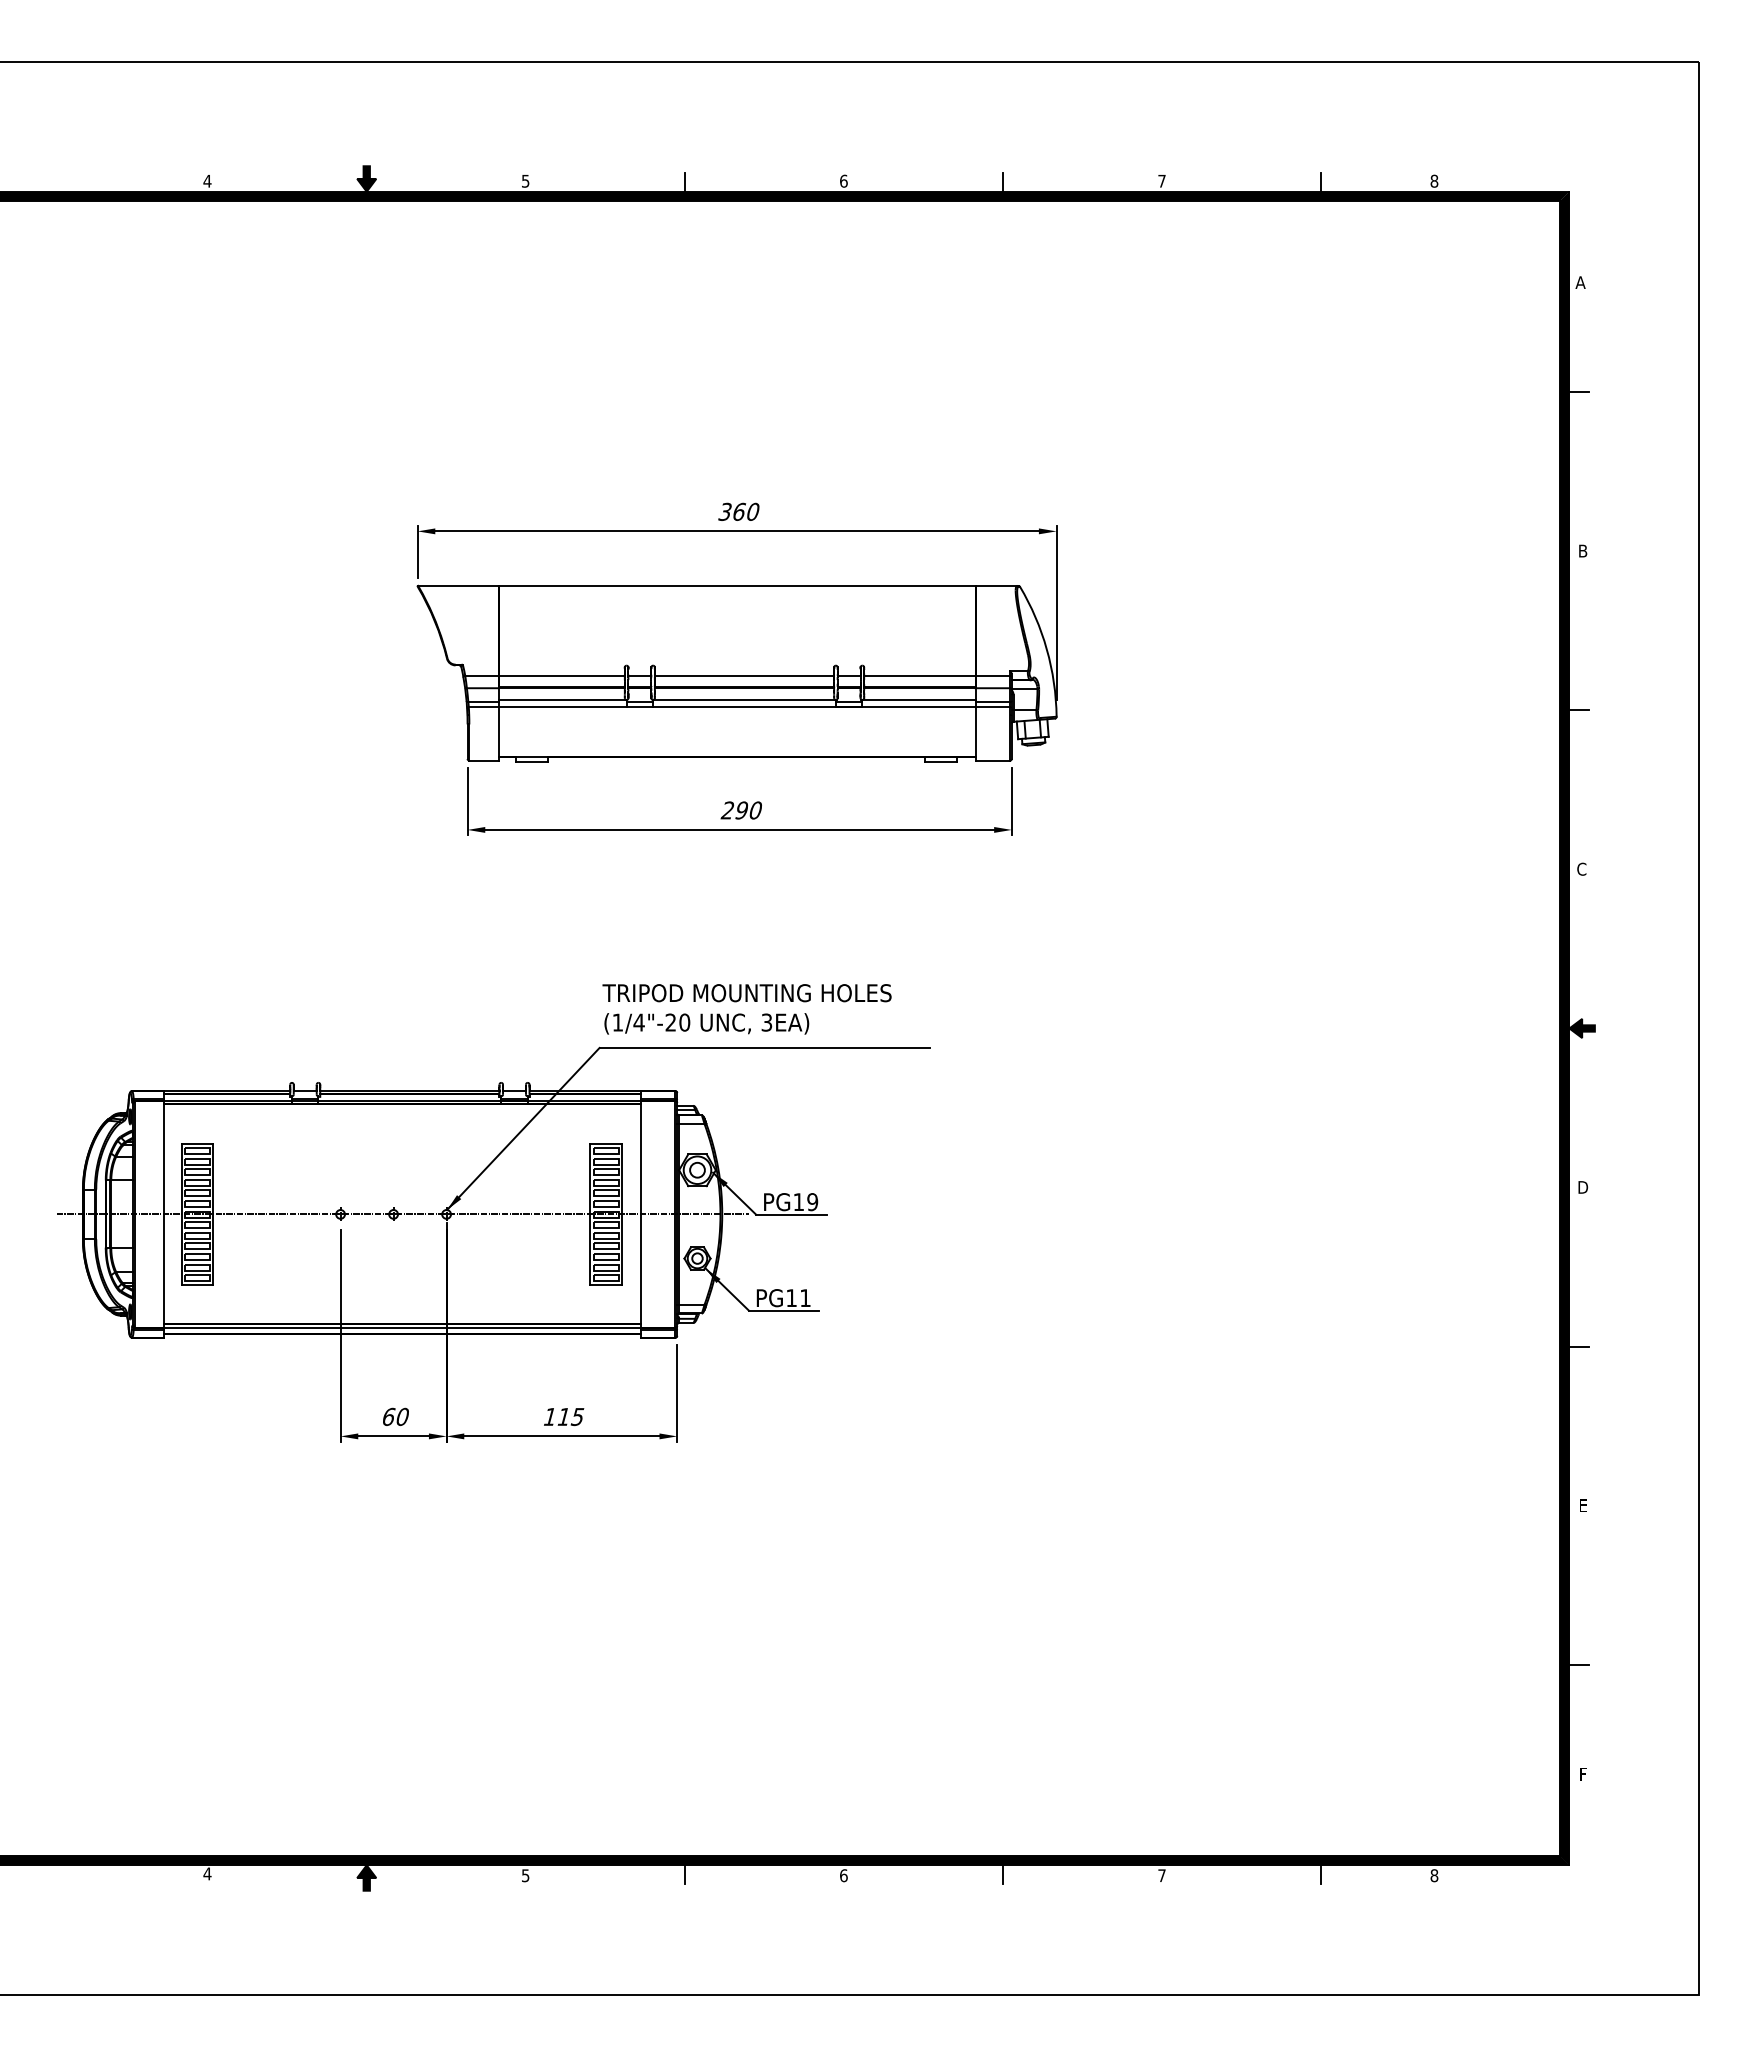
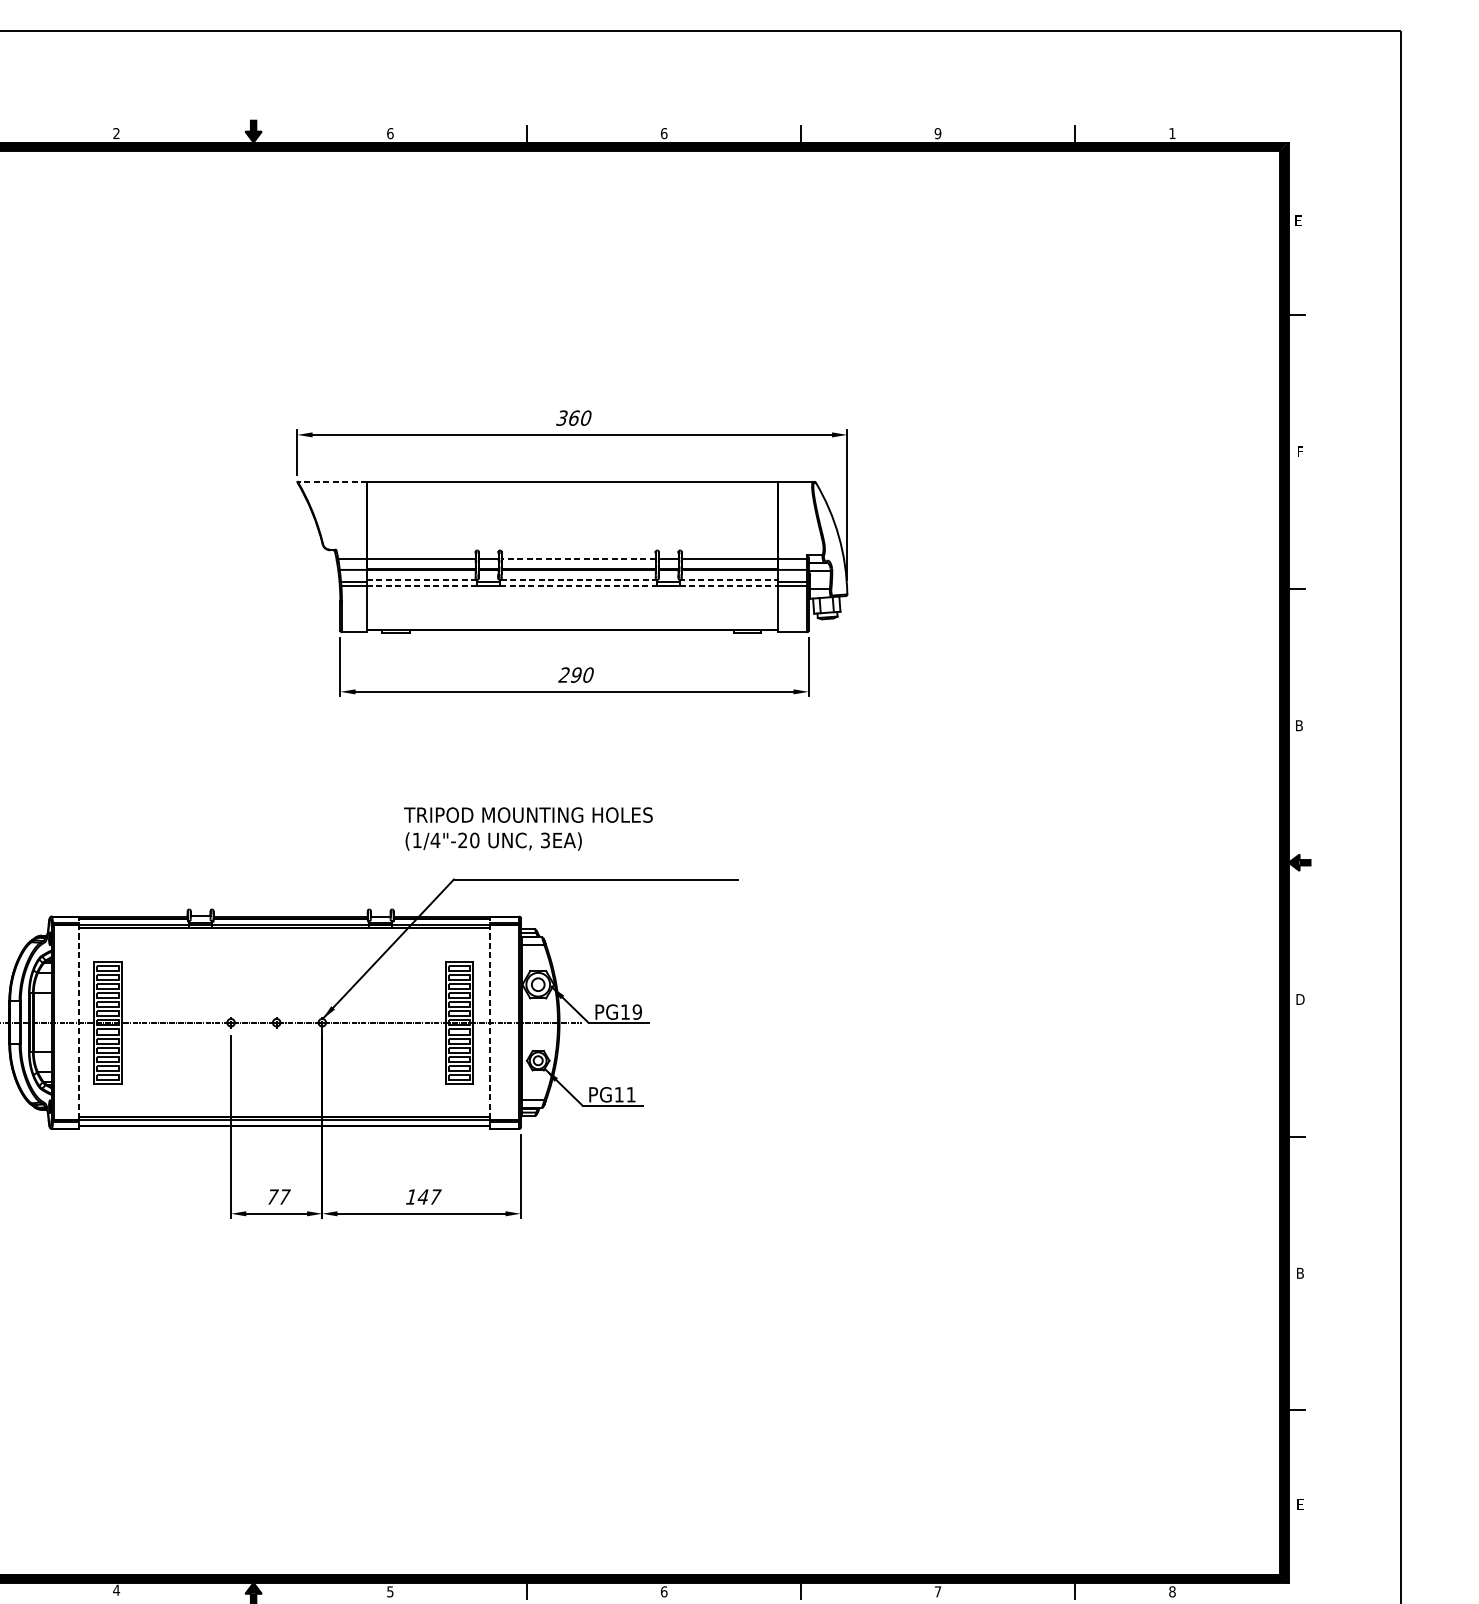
text: (207, 180) -> (116, 132), 4 -> 2
text: (525, 180) -> (390, 132), 5 -> 6
text: (1161, 180) -> (937, 132), 7 -> 9
text: (1434, 180) -> (1172, 132), 8 -> 1
text: (1580, 282) -> (1298, 220), A -> E
text: (1583, 550) -> (1300, 451), B -> F
line: (457, 585) -> (331, 481), solid -> dashed
line: (744, 675) -> (578, 558), solid -> dashed
line: (562, 699) -> (422, 579), solid -> dashed
line: (745, 699) -> (579, 579), solid -> dashed
line: (919, 699) -> (729, 579), solid -> dashed
line: (563, 707) -> (422, 586), solid -> dashed
line: (814, 707) -> (638, 586), solid -> dashed
text: (1581, 868) -> (1299, 725), C -> B
text: (746, 1009) -> (527, 829), moved
line: (163, 1213) -> (78, 1021), solid -> dashed
line: (640, 1213) -> (489, 1021), solid -> dashed
text: (396, 1416) -> (279, 1196), 60 -> 77
text: (571, 1417) -> (429, 1197), 115 -> 147
text: (1583, 1505) -> (1300, 1273), E -> B
text: (1583, 1774) -> (1300, 1504), F -> E

